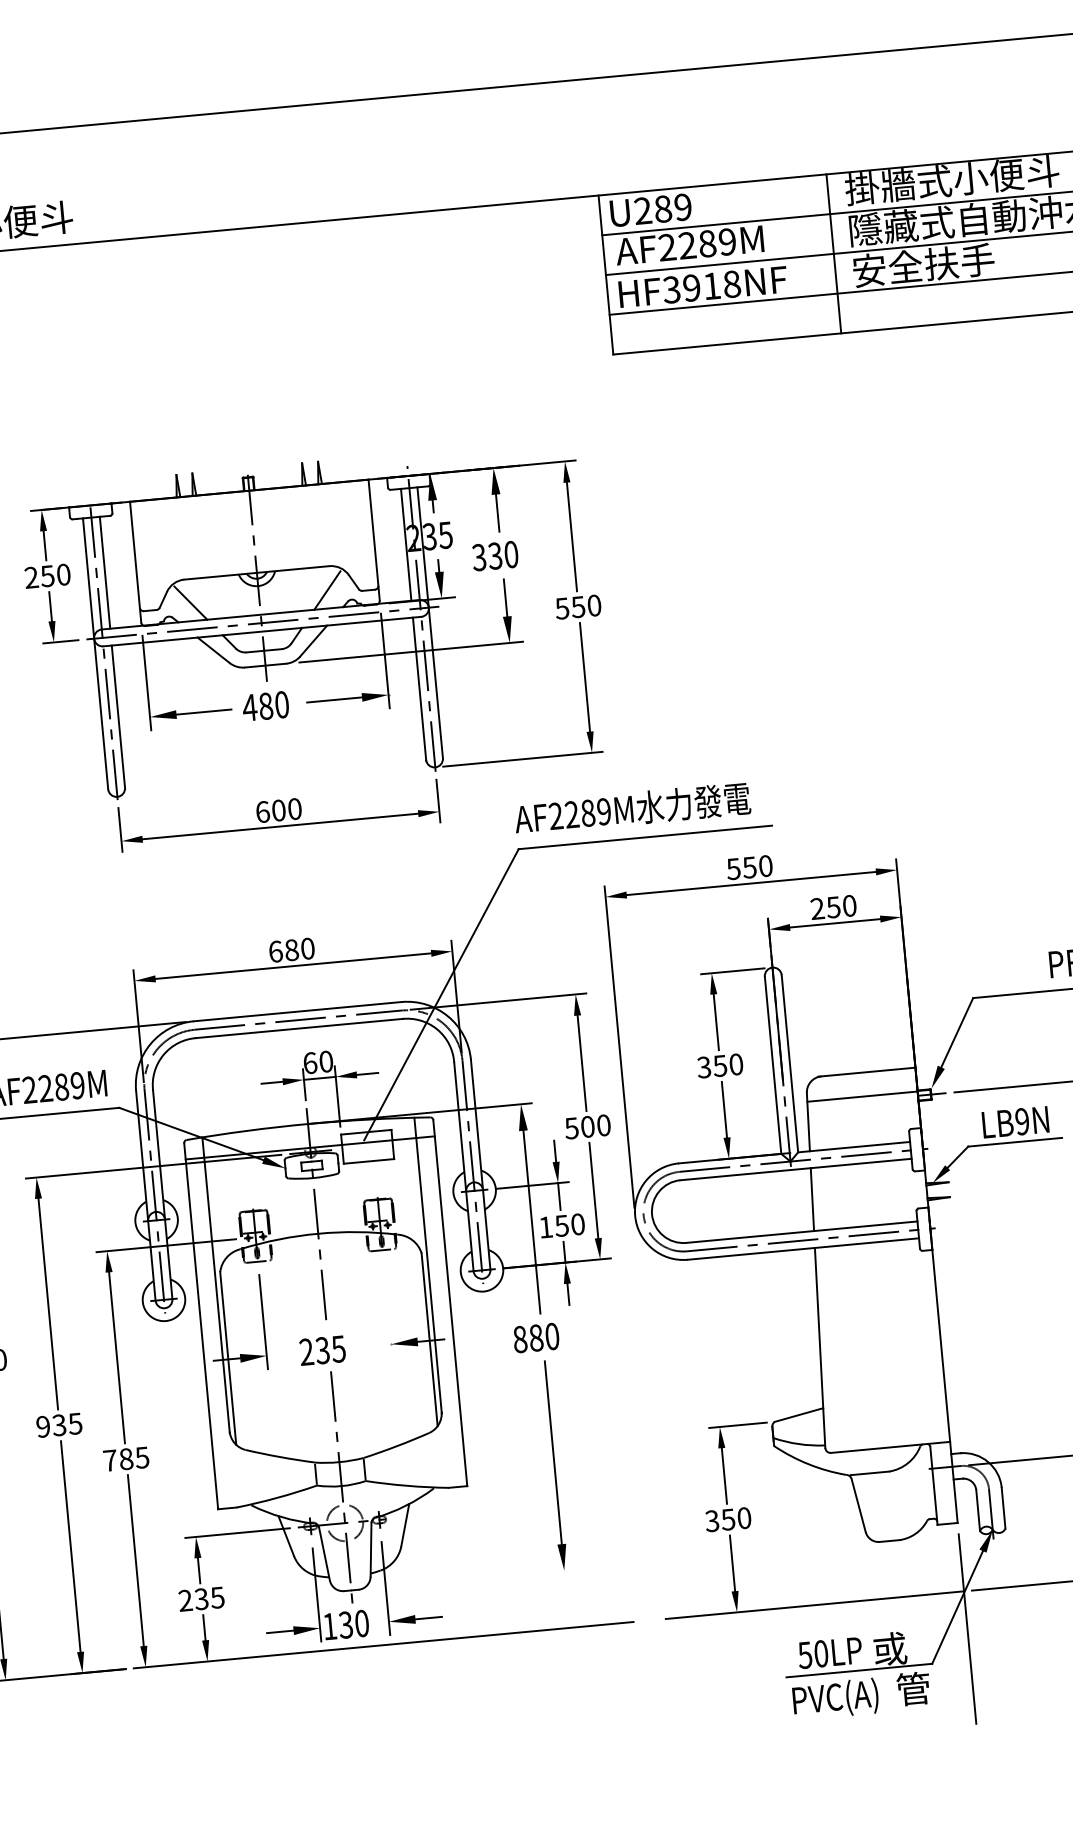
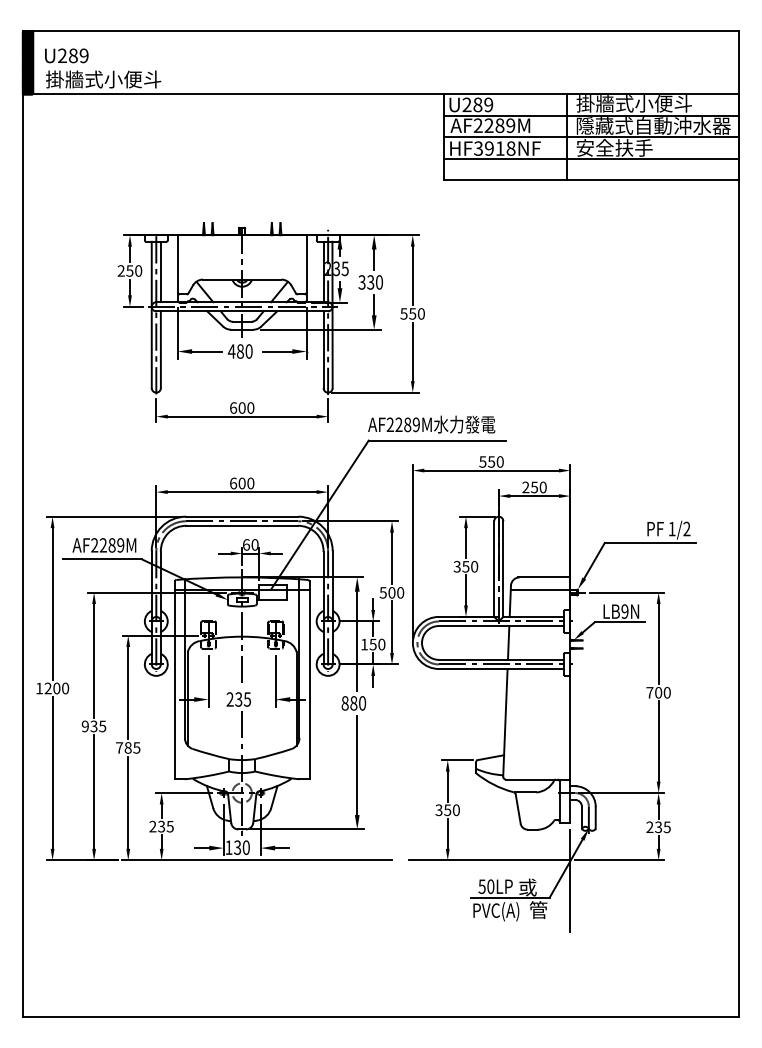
text: (290, 950) -> (241, 483), 680 -> 600
line: (387, 1309) -> (275, 680), added
line: (470, 1579) -> (306, 829), added

